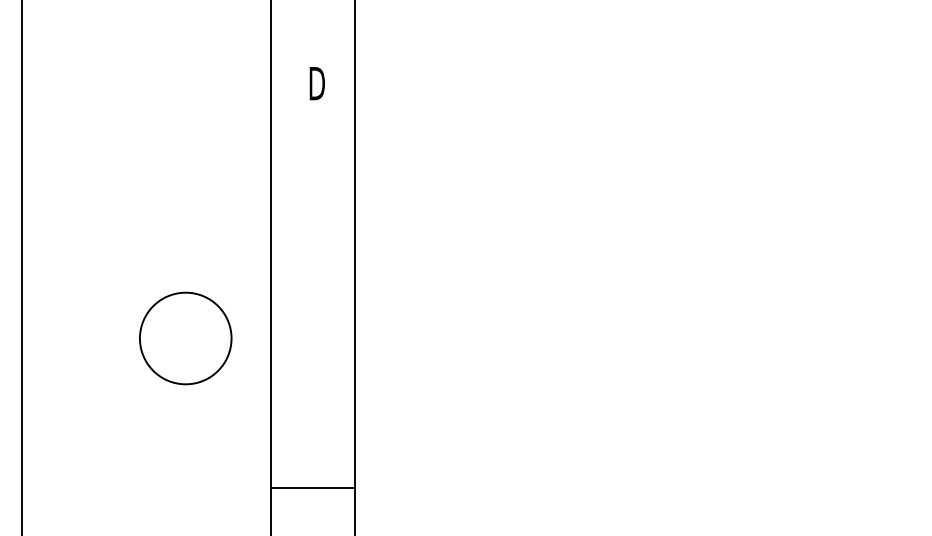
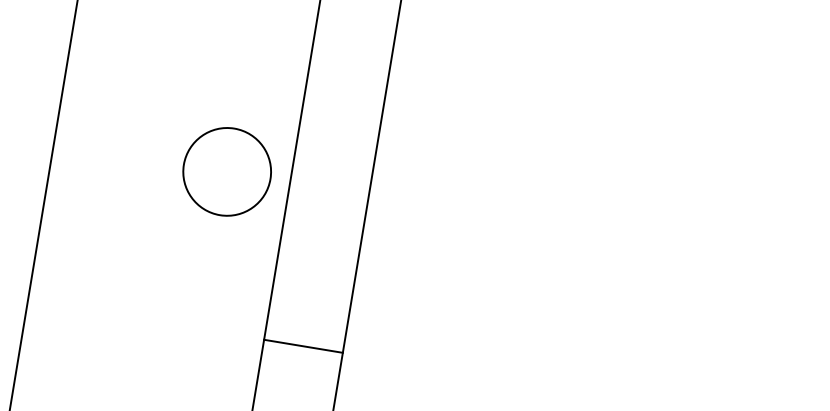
circle: (185, 338) -> (226, 171), moved
line: (312, 488) -> (302, 346), moved

